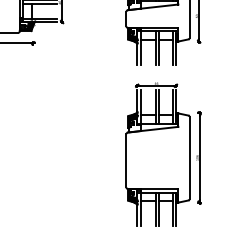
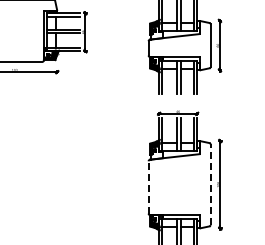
line: (189, 157) -> (210, 184), solid -> dashed
line: (126, 159) -> (148, 186), solid -> dashed

